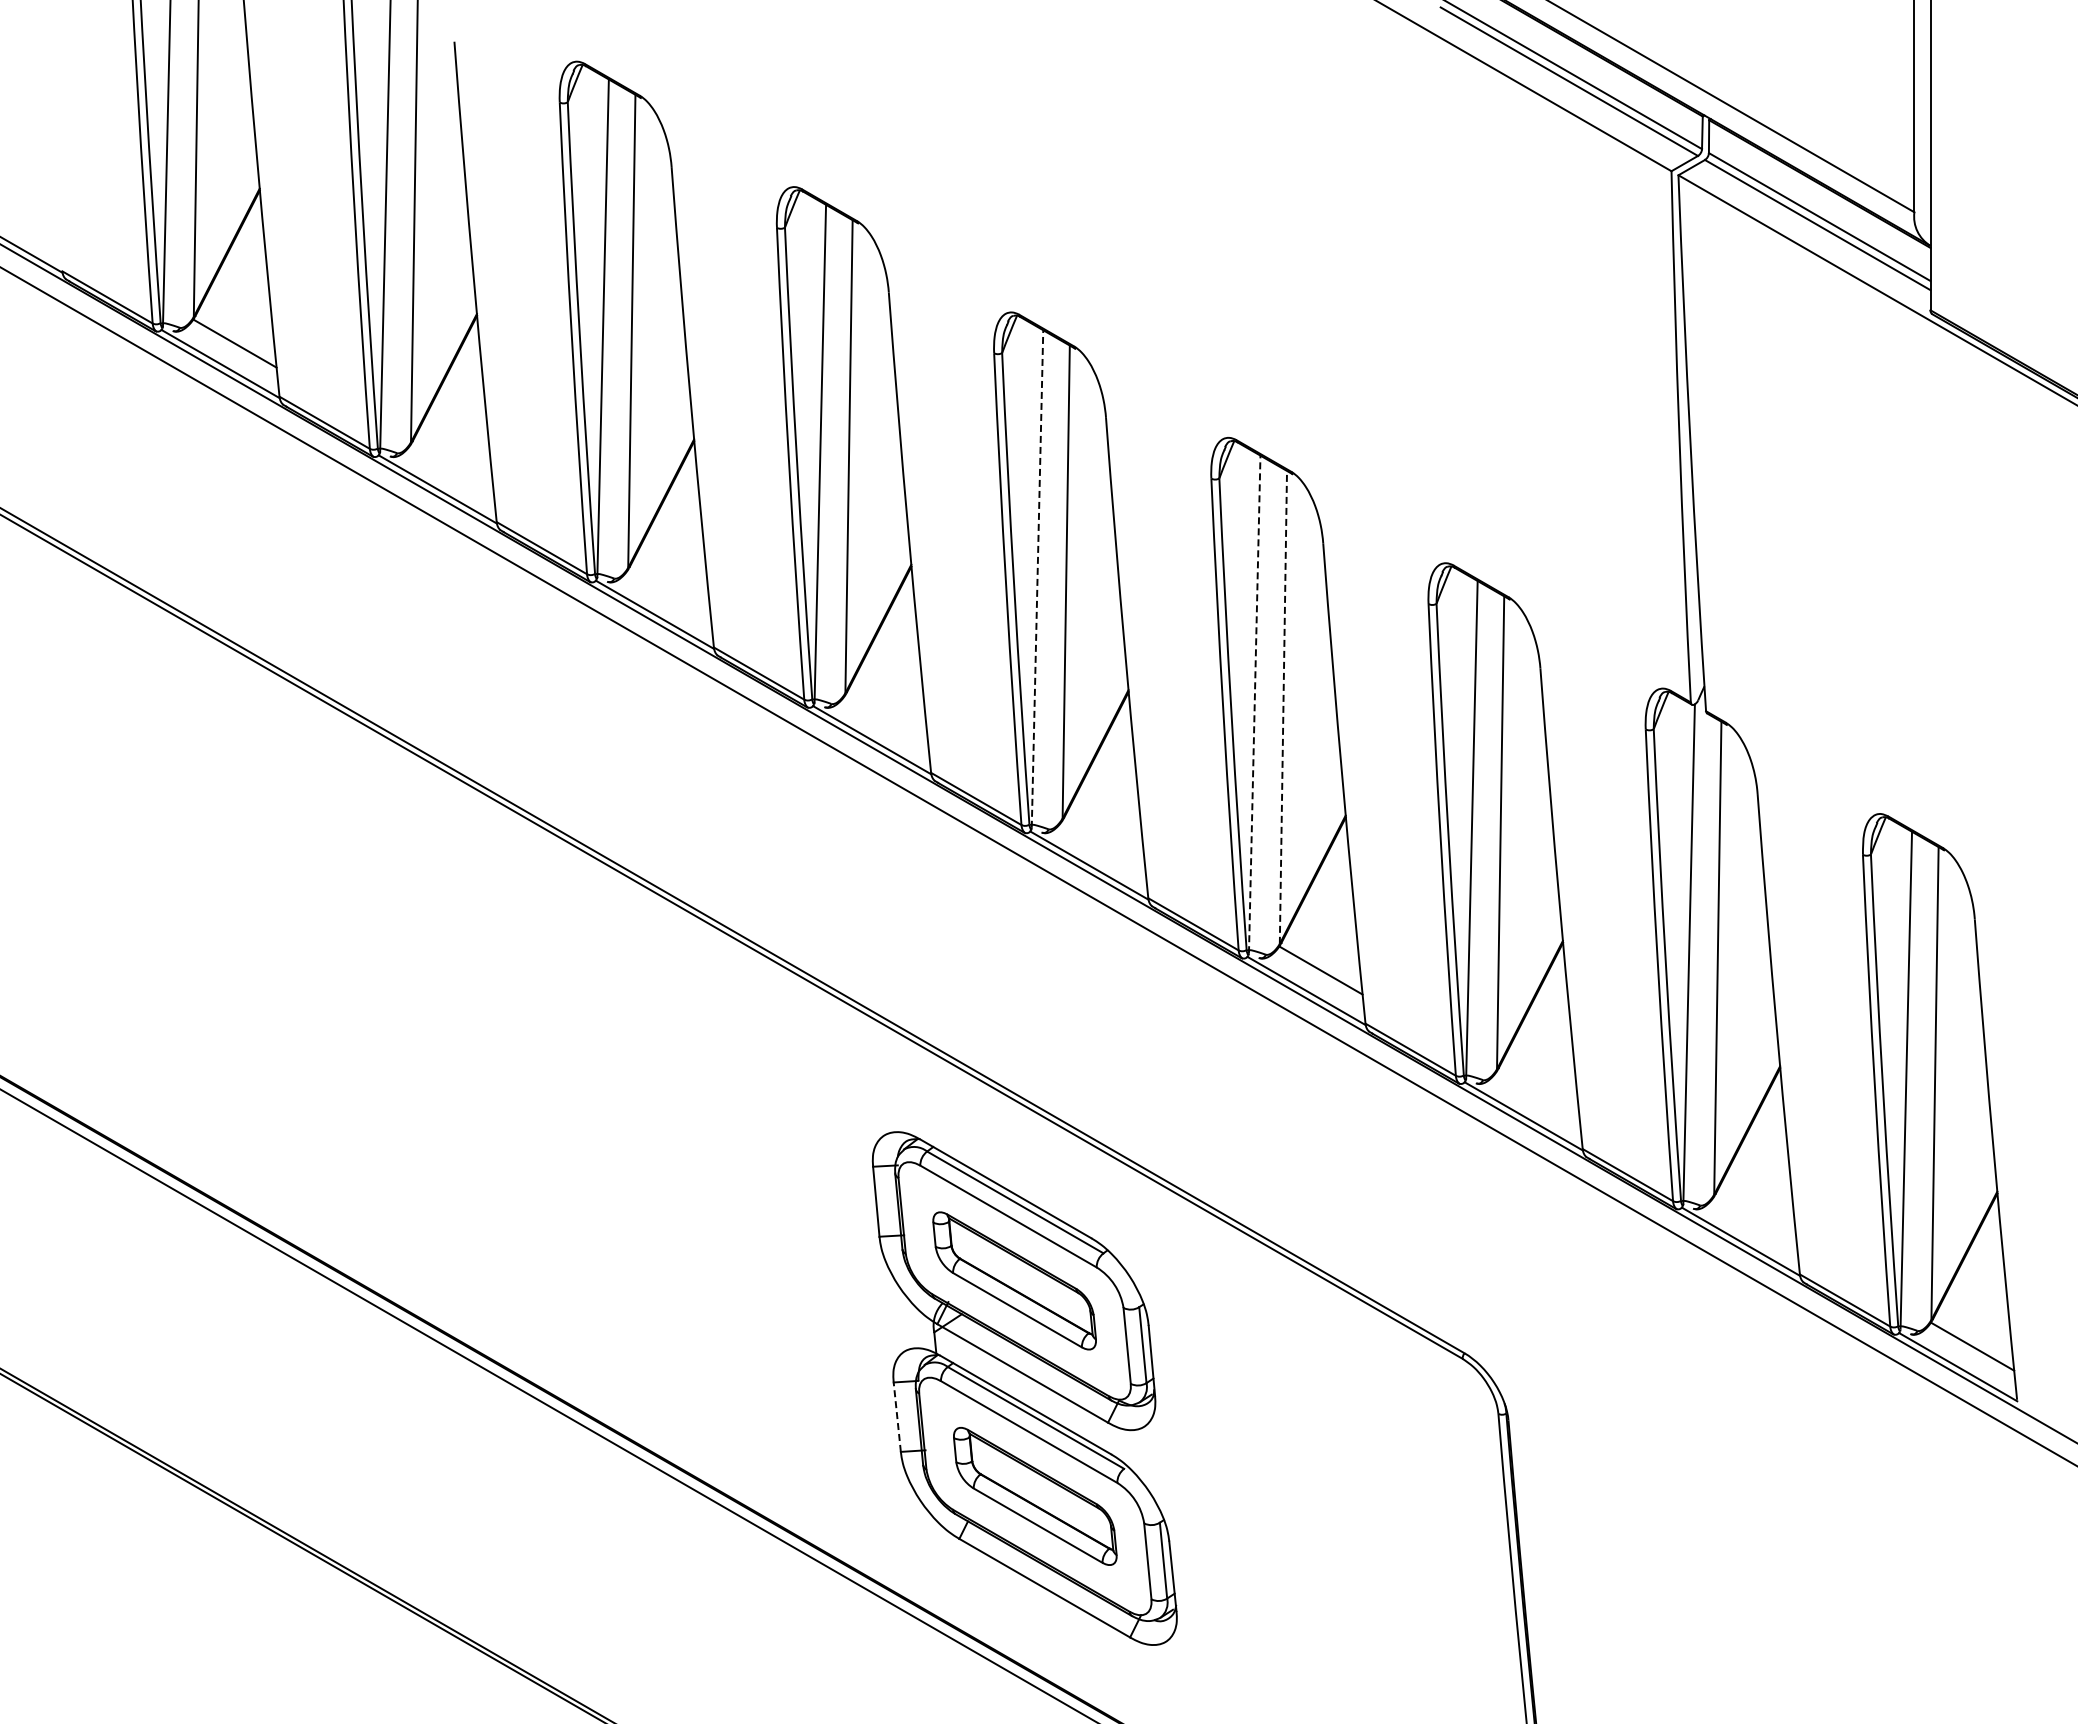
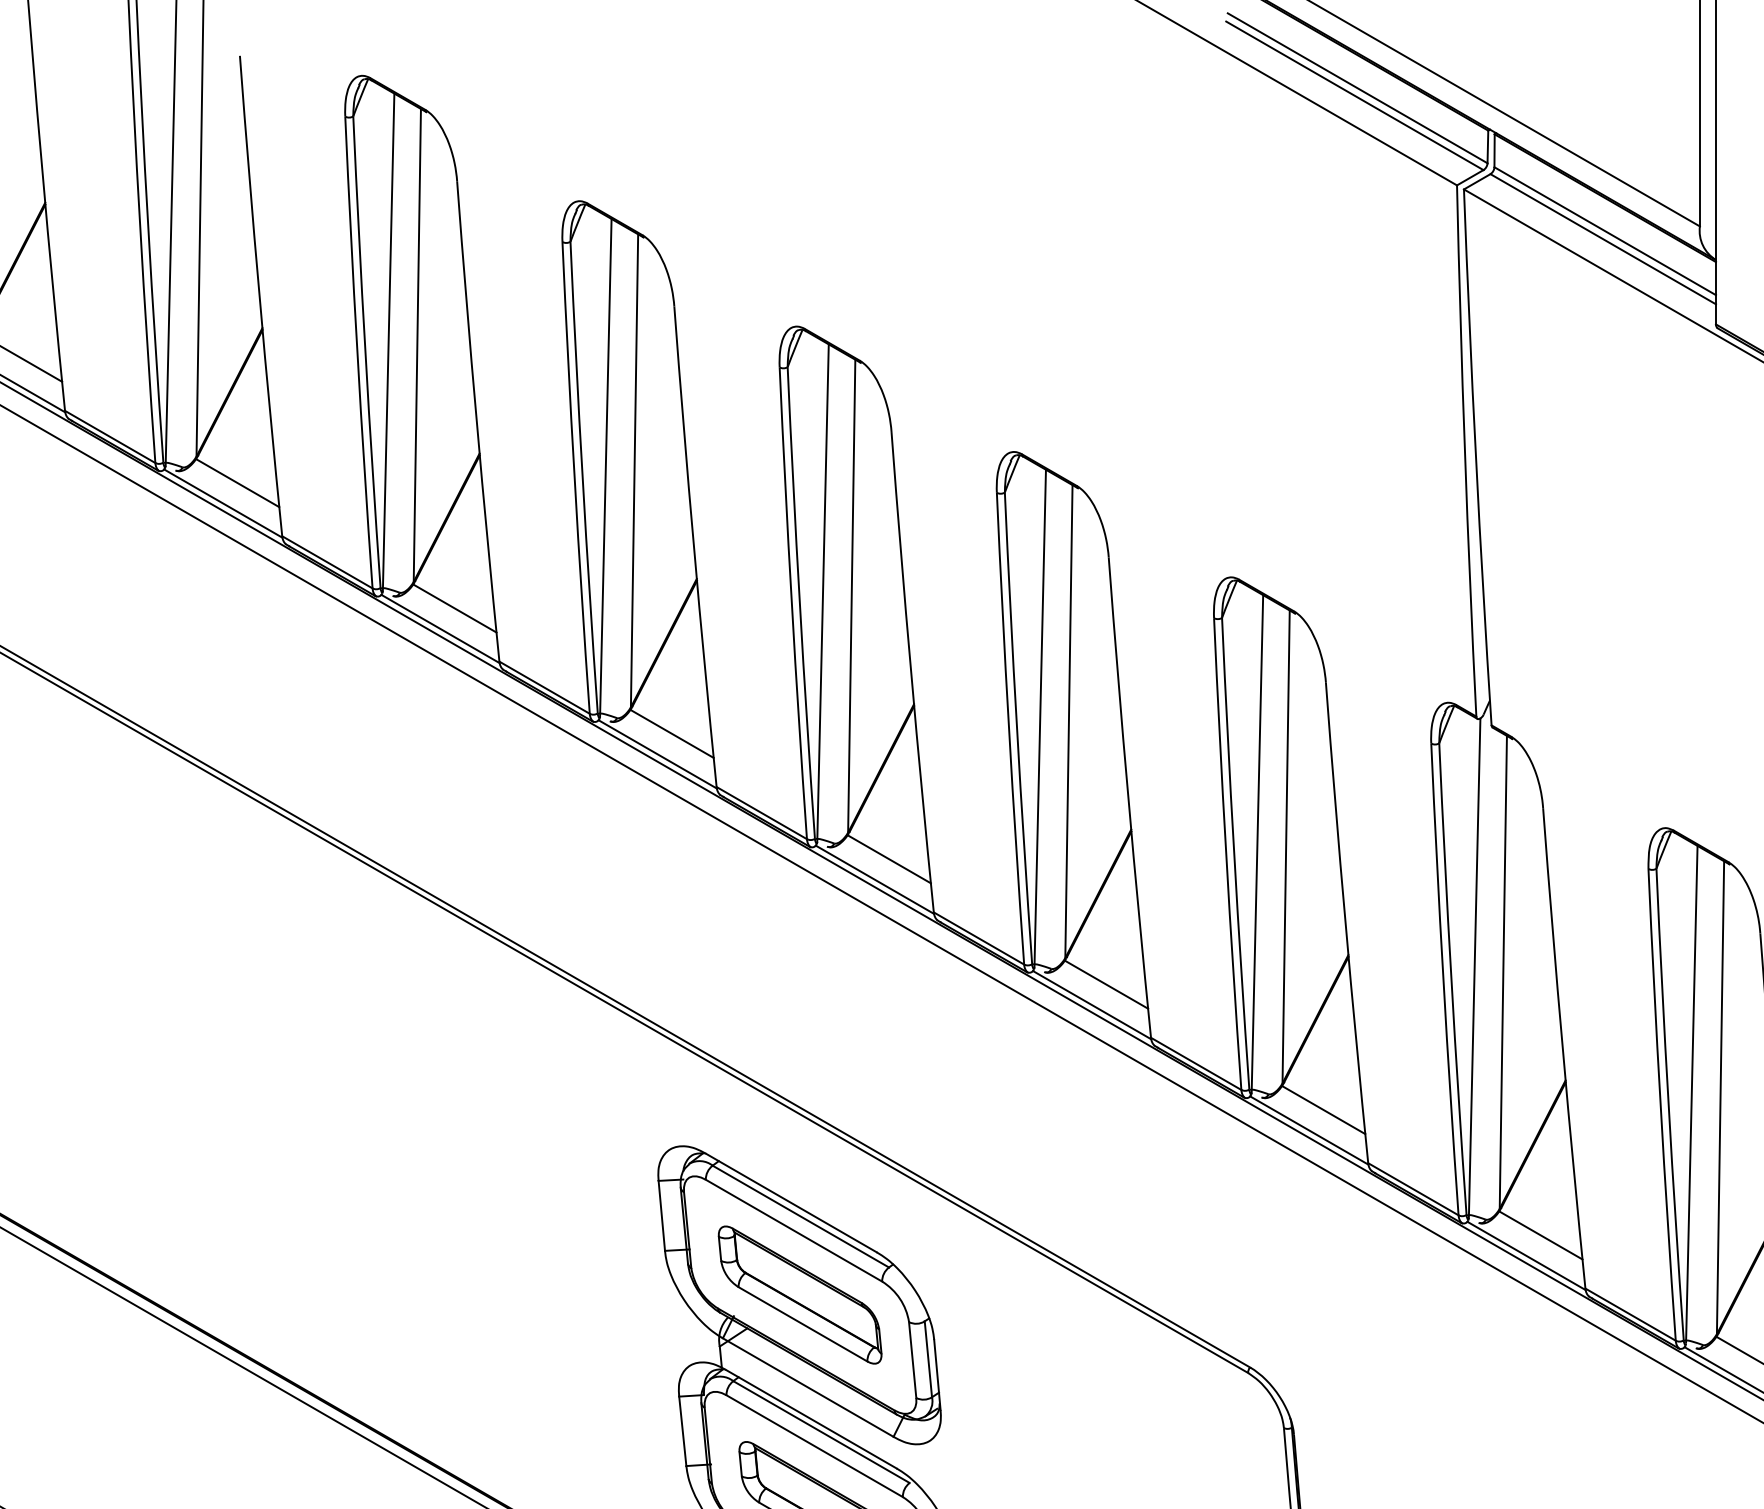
line: (451, 468) -> (237, 482), added
line: (1037, 579) -> (823, 593), dashed -> solid
line: (669, 594) -> (455, 608), added
line: (1254, 704) -> (1040, 718), dashed -> solid
line: (1283, 707) -> (1069, 721), dashed -> solid
line: (886, 719) -> (672, 733), added
line: (1103, 845) -> (889, 859), added
line: (1537, 1095) -> (1323, 1109), added
line: (1755, 1221) -> (1541, 1235), added
line: (897, 1417) -> (683, 1431), dashed -> solid

